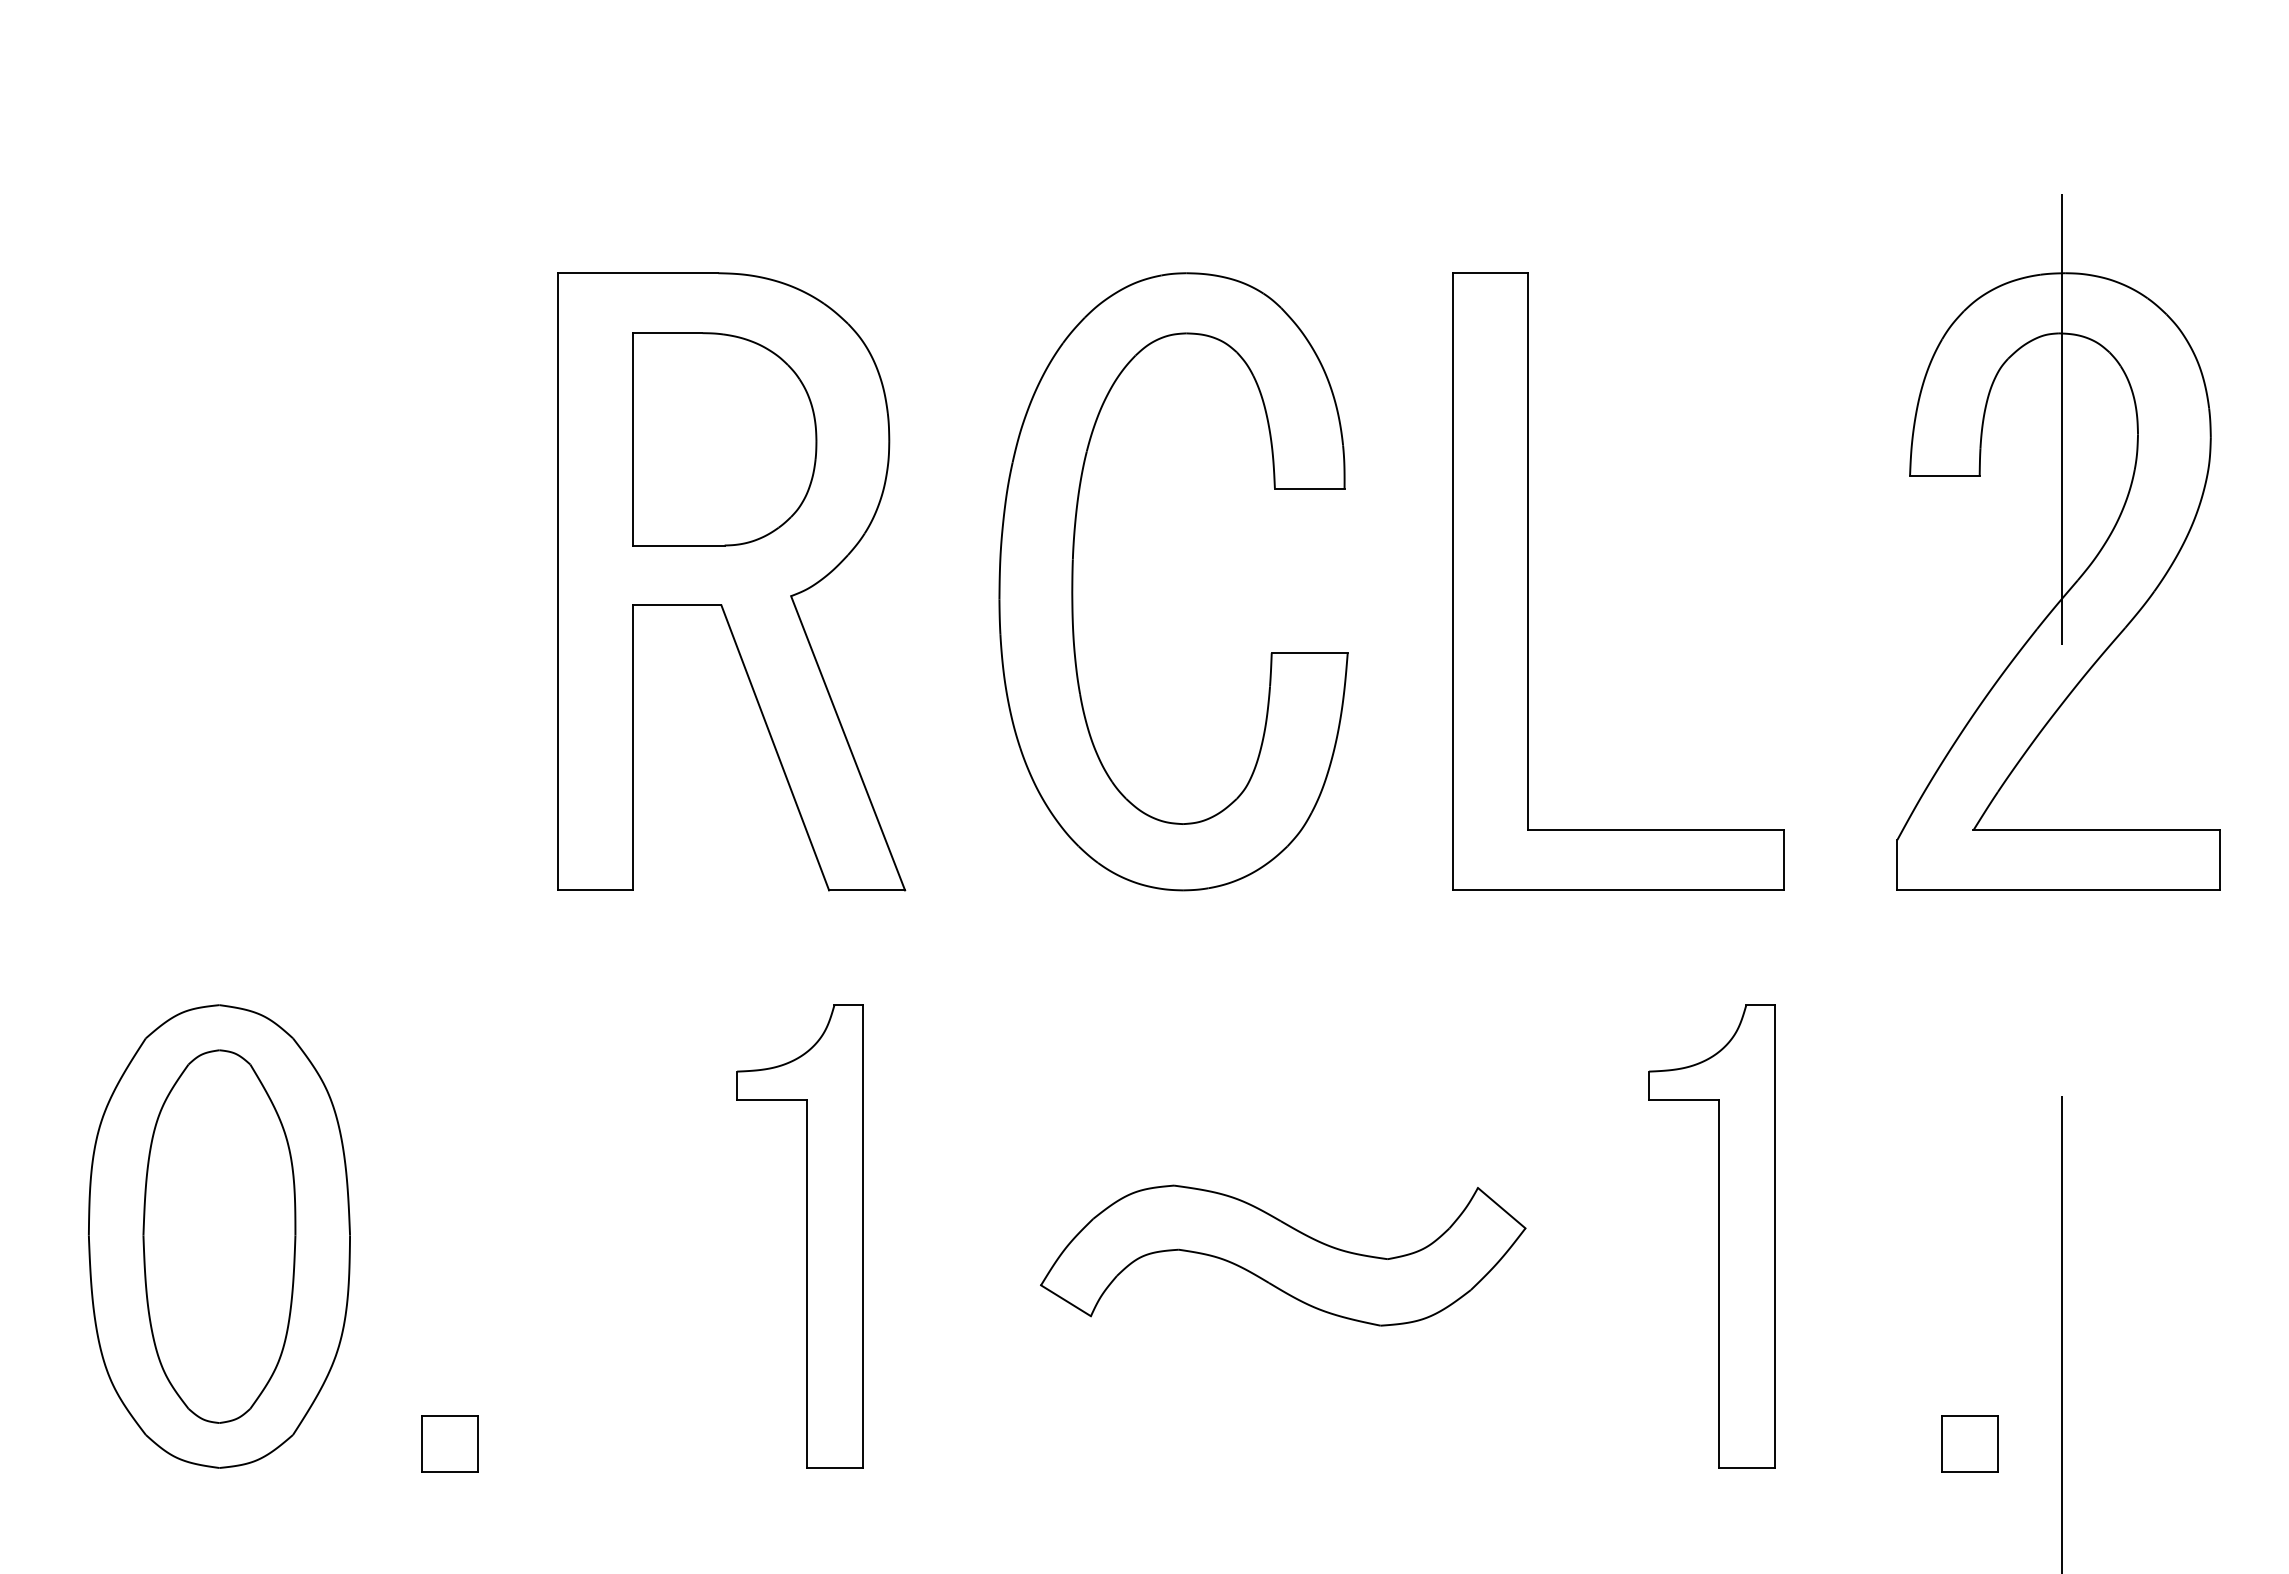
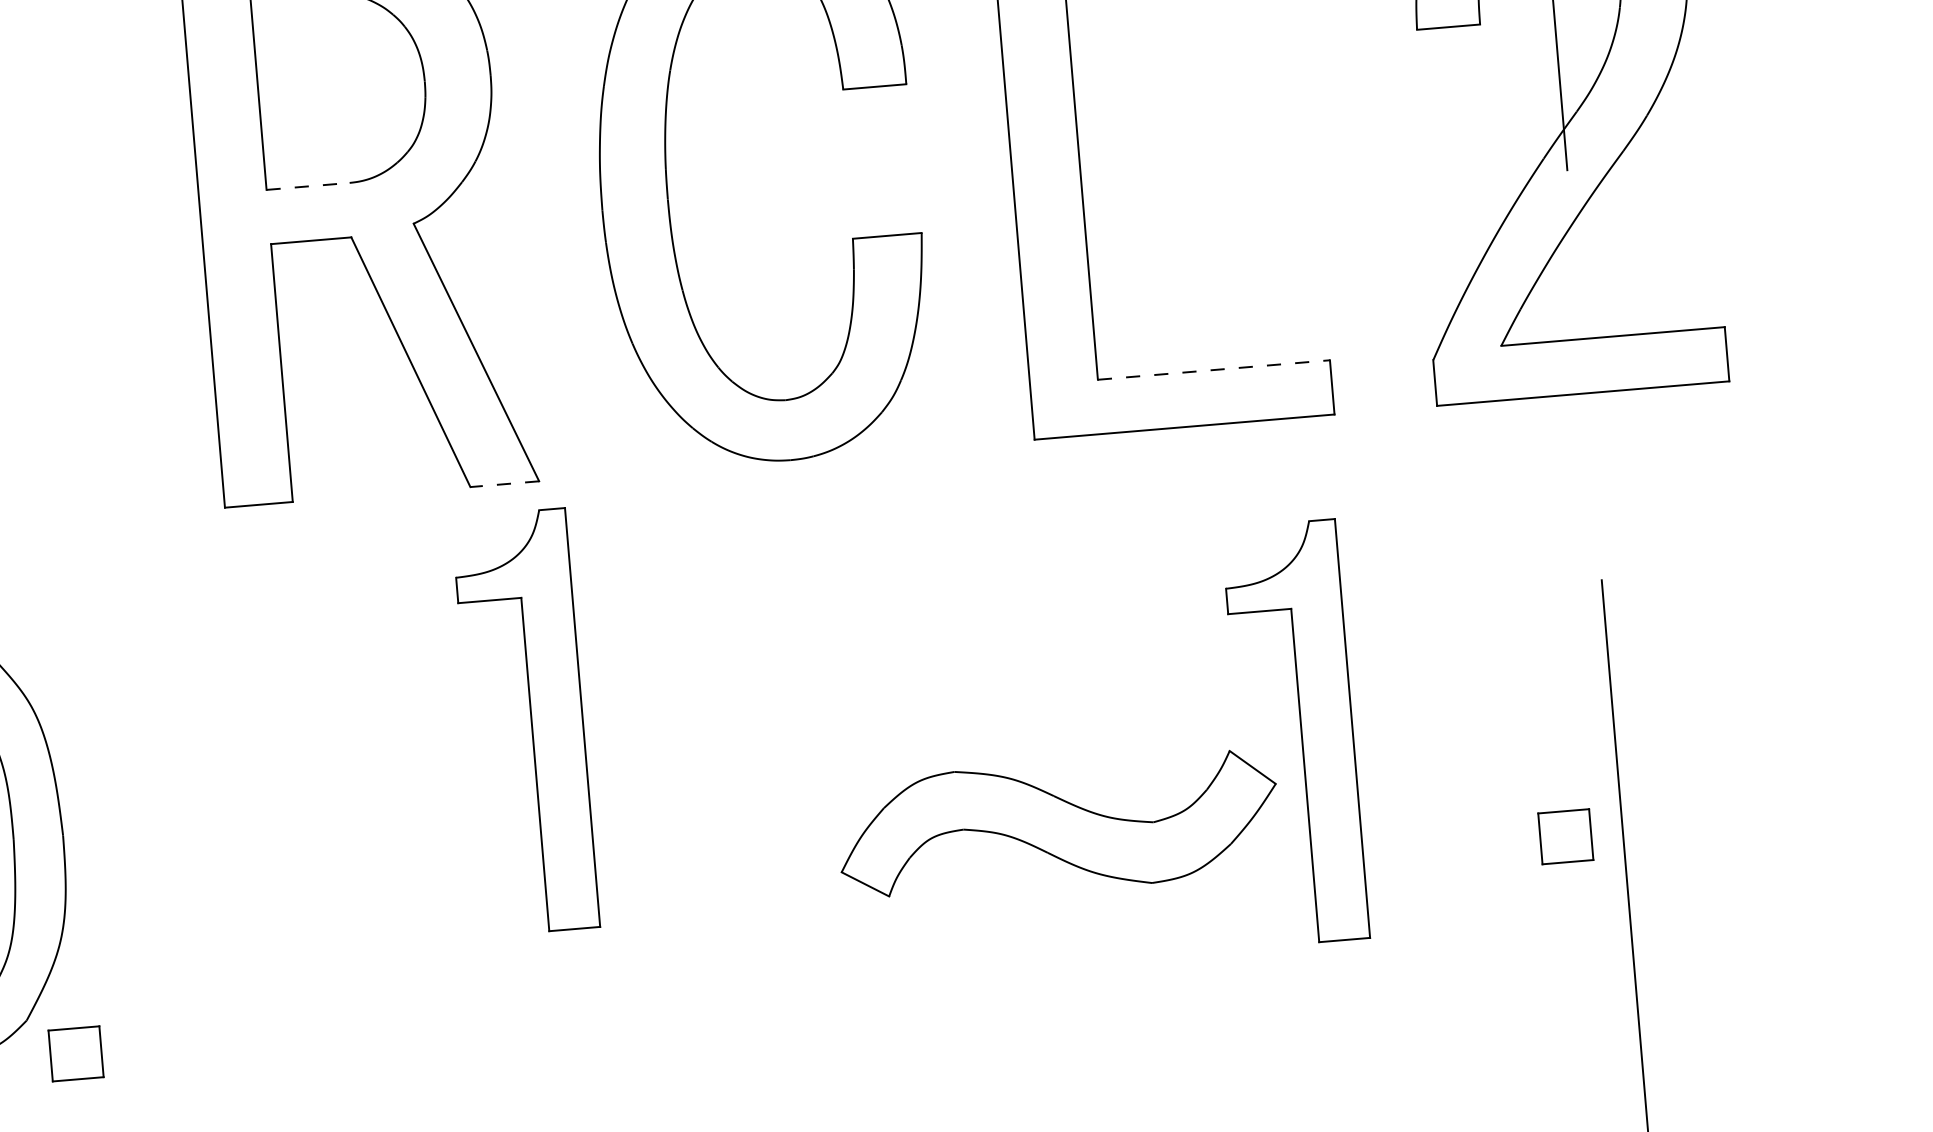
line: (678, 545) -> (307, 186), solid -> dashed
line: (1656, 830) -> (1214, 370), solid -> dashed
line: (867, 890) -> (505, 484), solid -> dashed
part: (806, 1236) -> (531, 721), moved
part: (1283, 1255) -> (1058, 826), moved
part: (449, 1443) -> (75, 1053), moved
part: (1969, 1443) -> (1565, 836), moved

